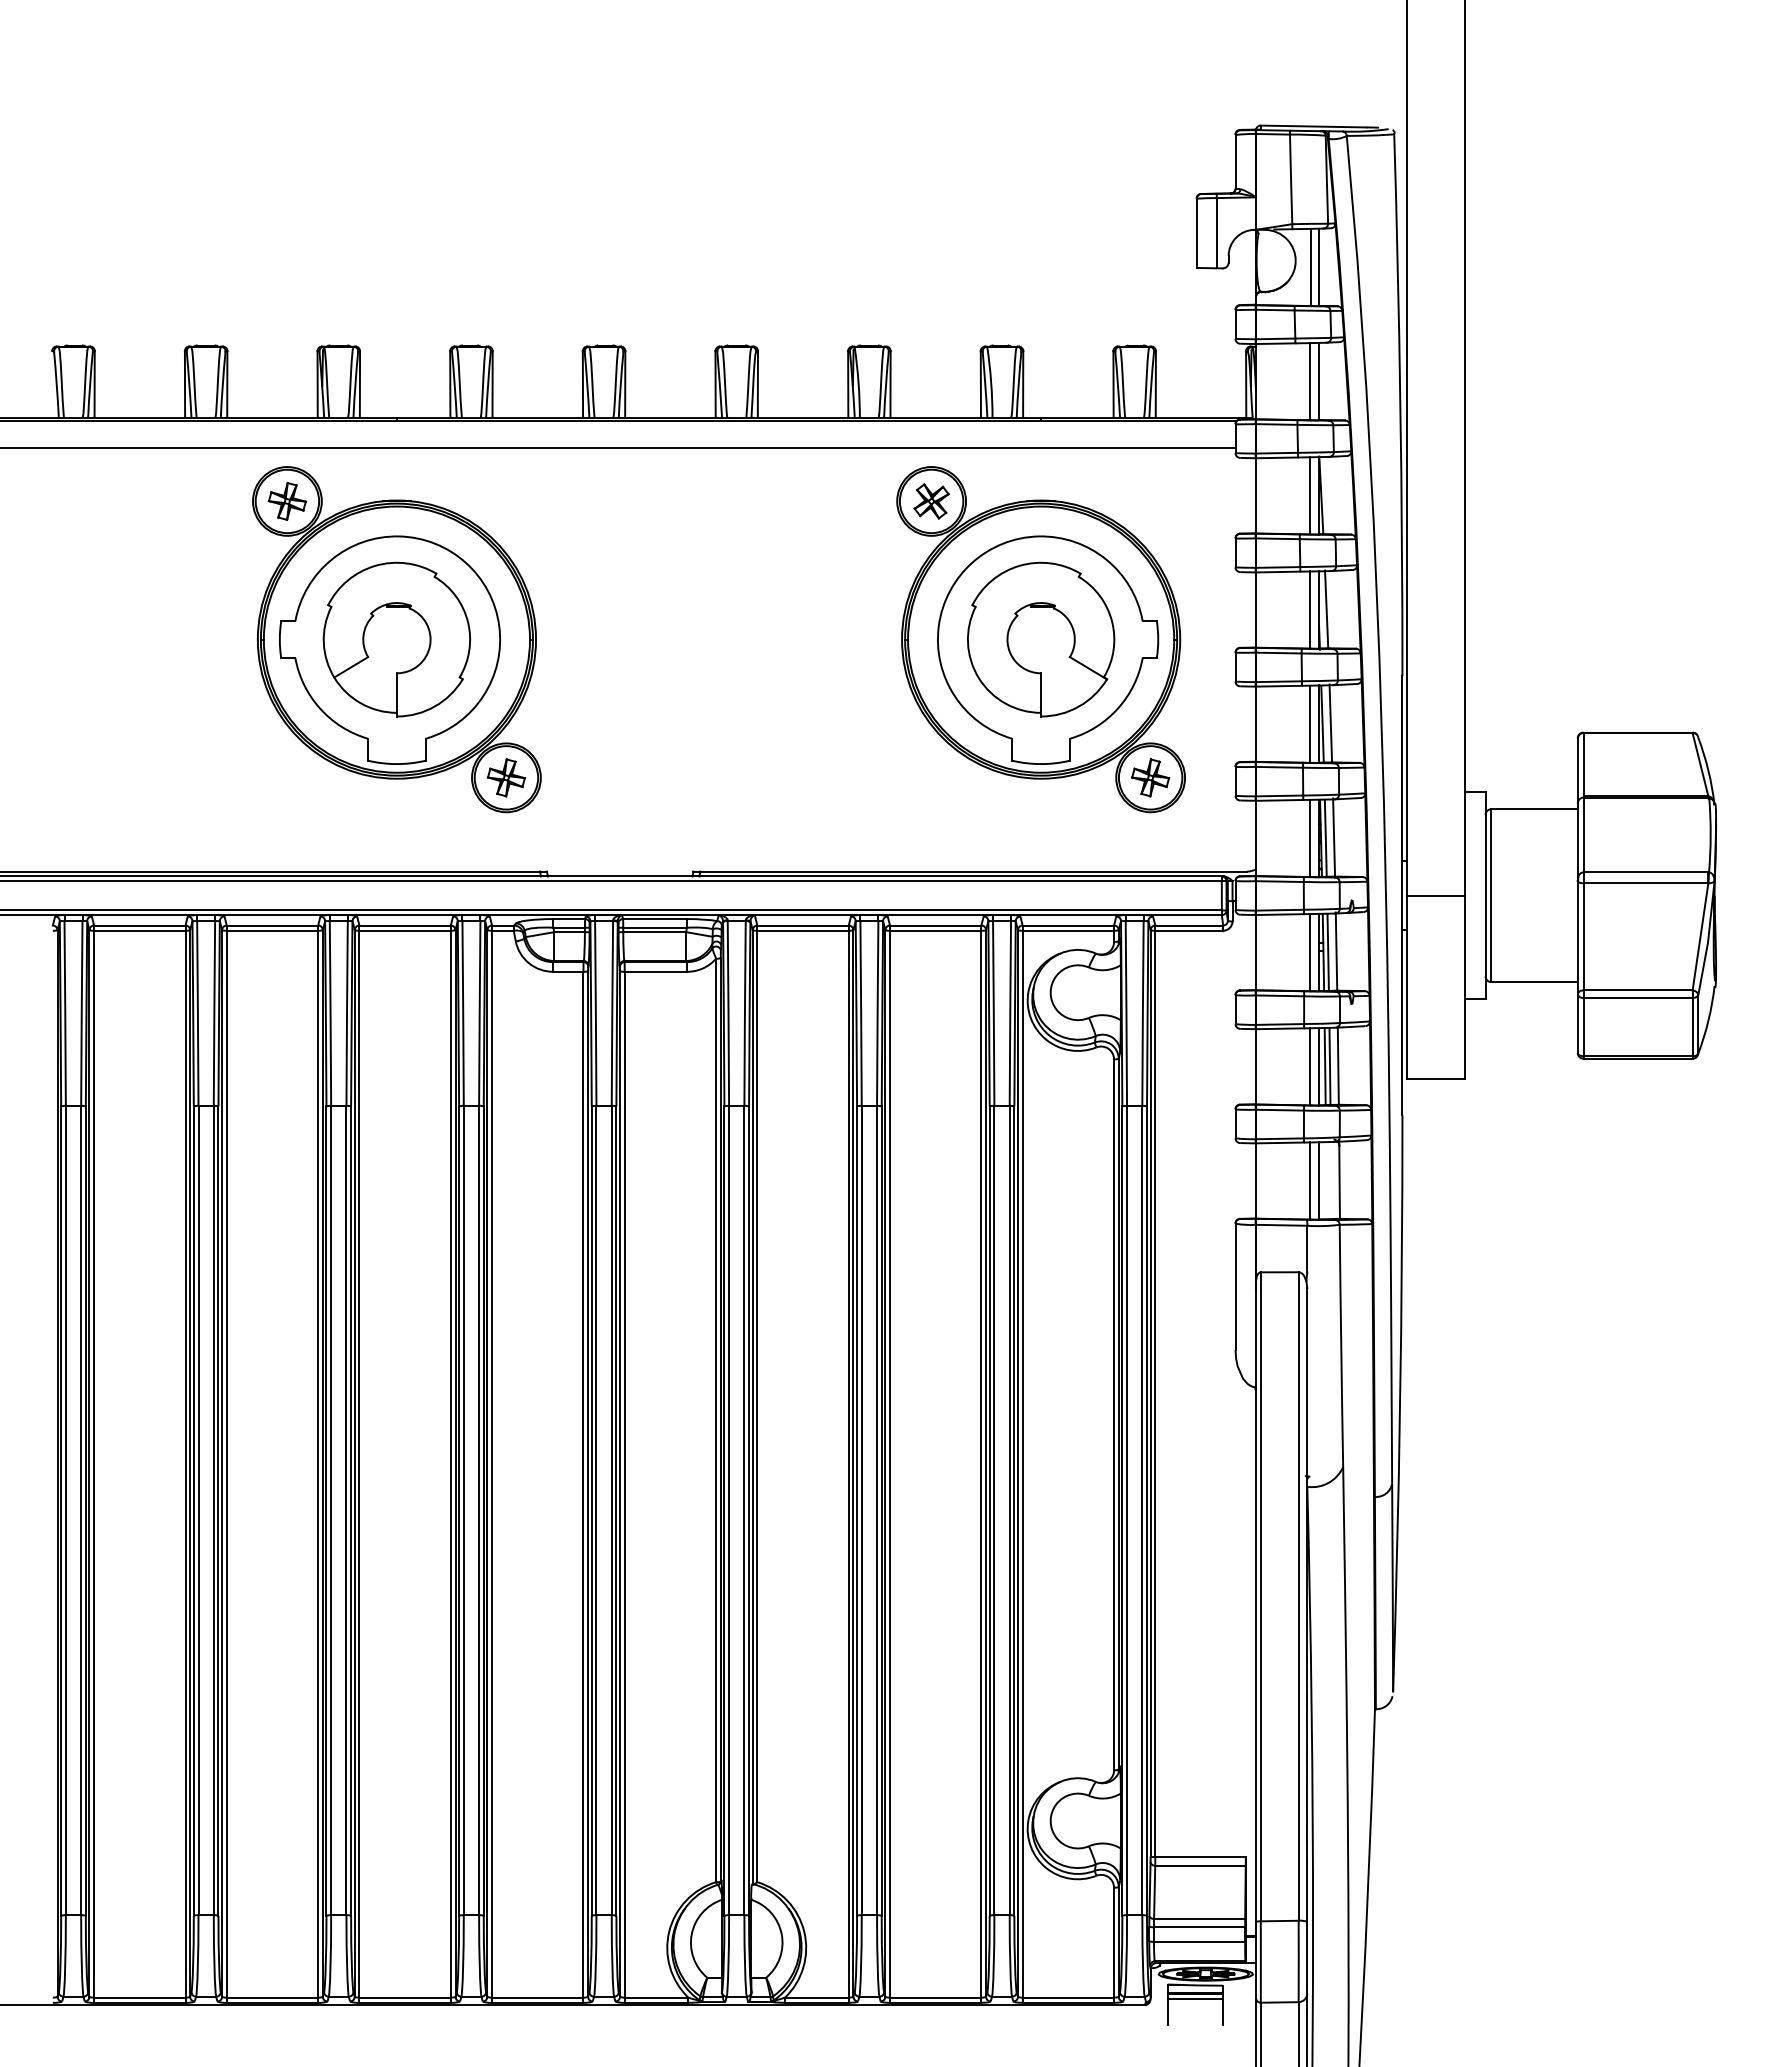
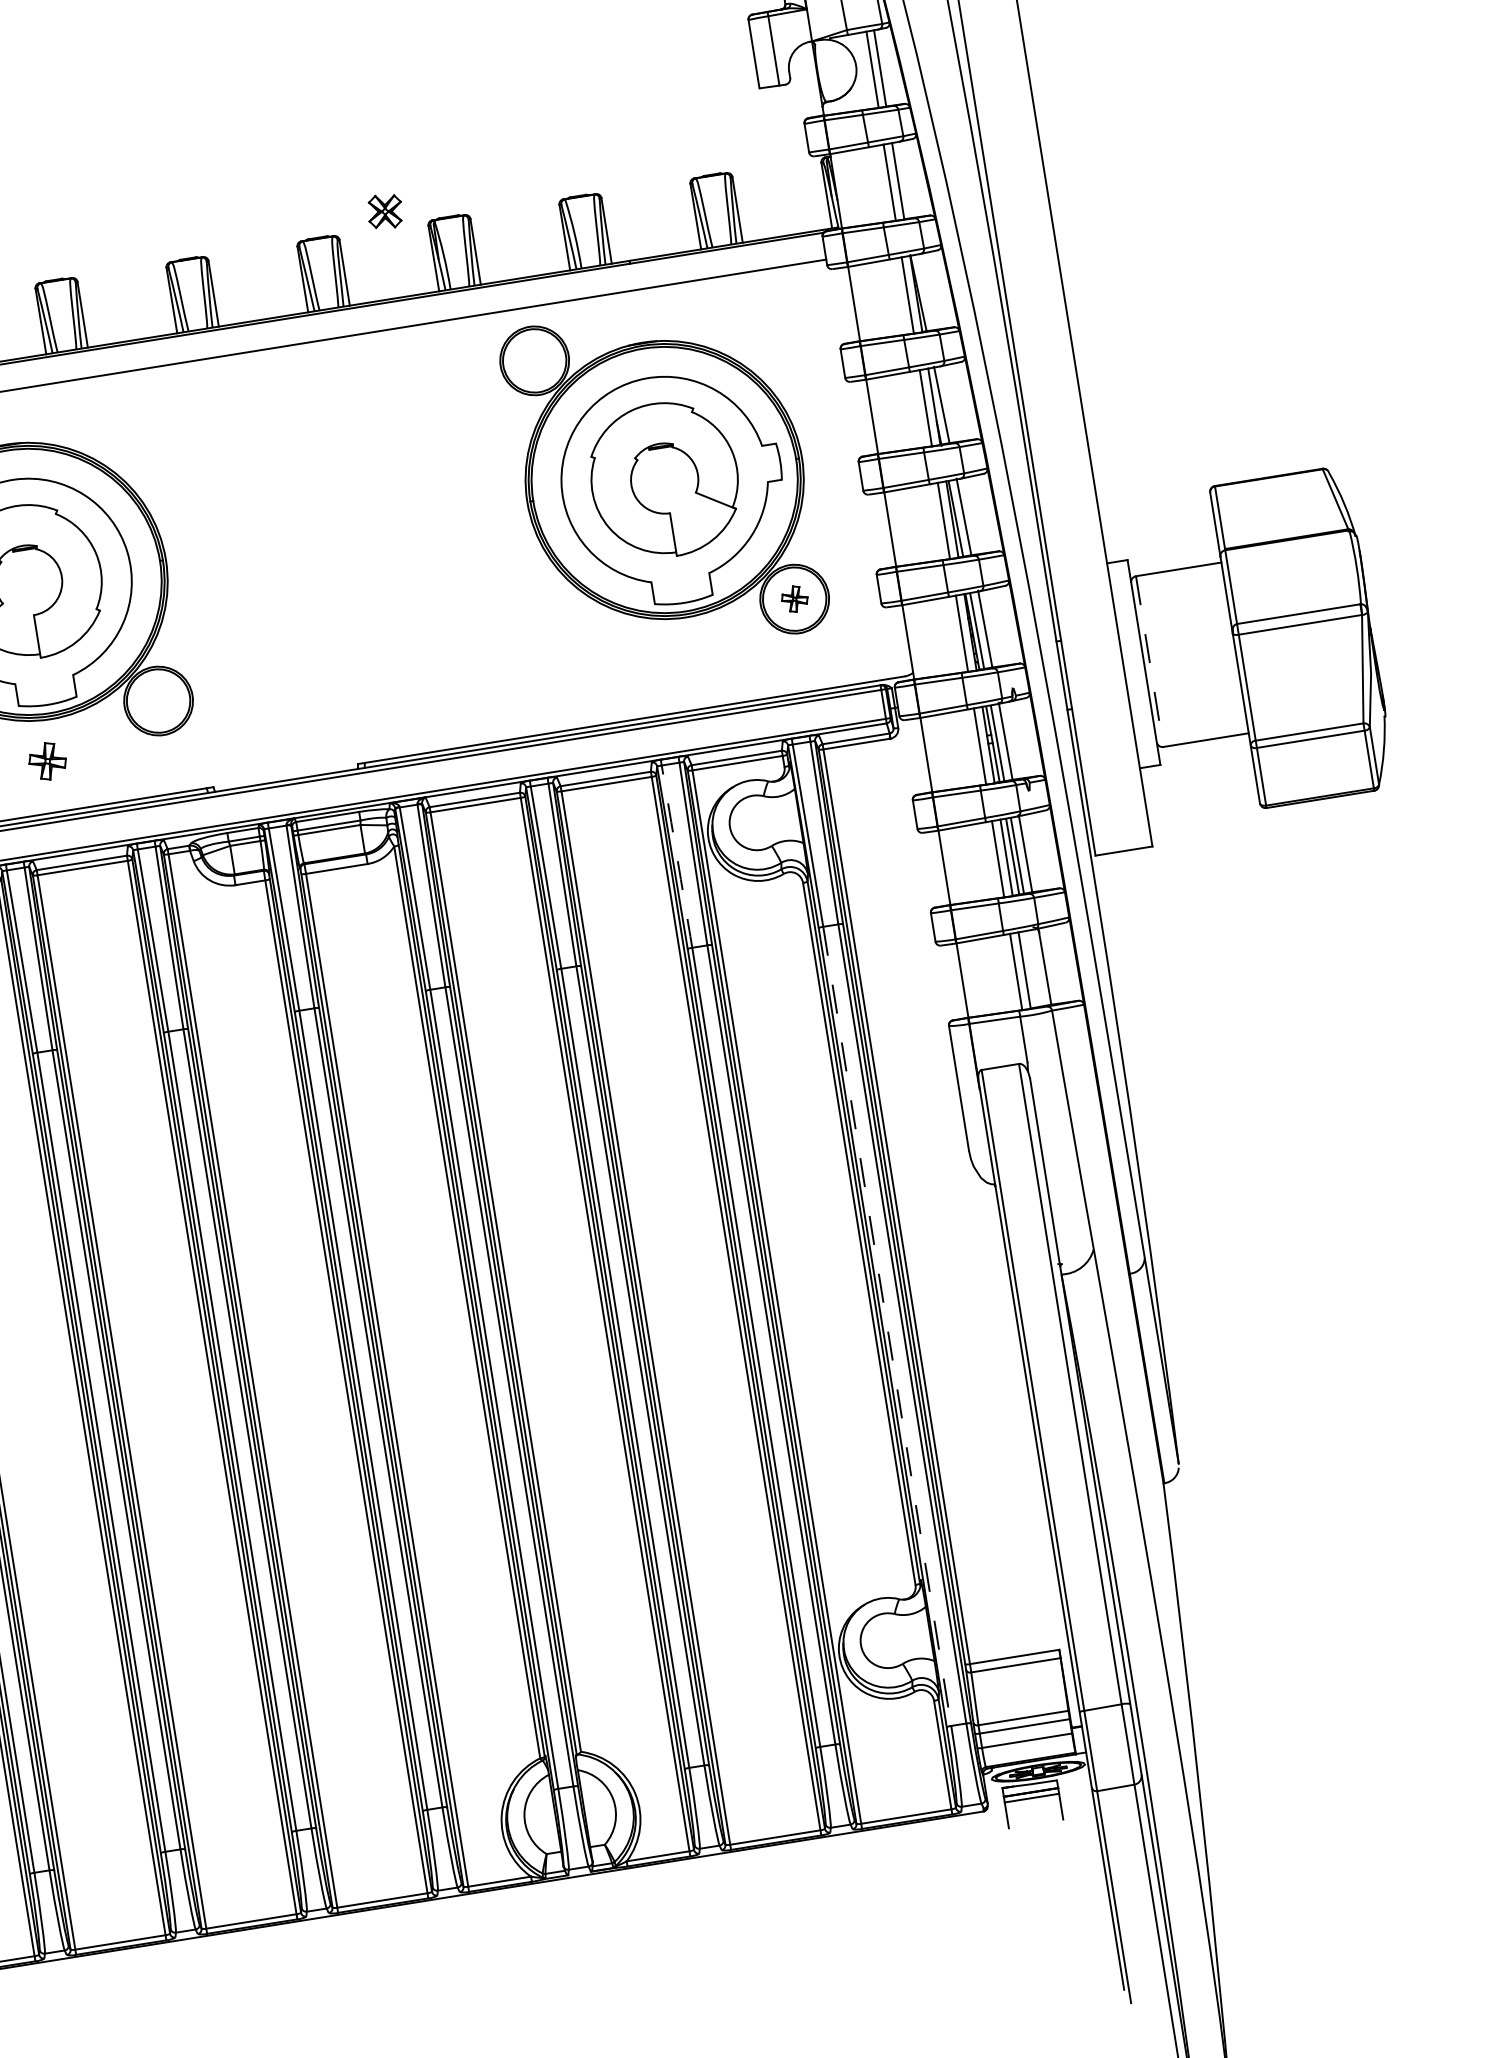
part: (931, 501) -> (385, 211), moved
part: (506, 777) -> (47, 760), moved
part: (1150, 777) -> (794, 598), size x0.7
line: (1435, 895) -> (1094, 670), removed
line: (1491, 896) -> (1150, 662), solid -> dashed
arc: (993, 1013) -> (676, 856), solid -> dashed
line: (1127, 1510) -> (887, 1326), solid -> dashed

